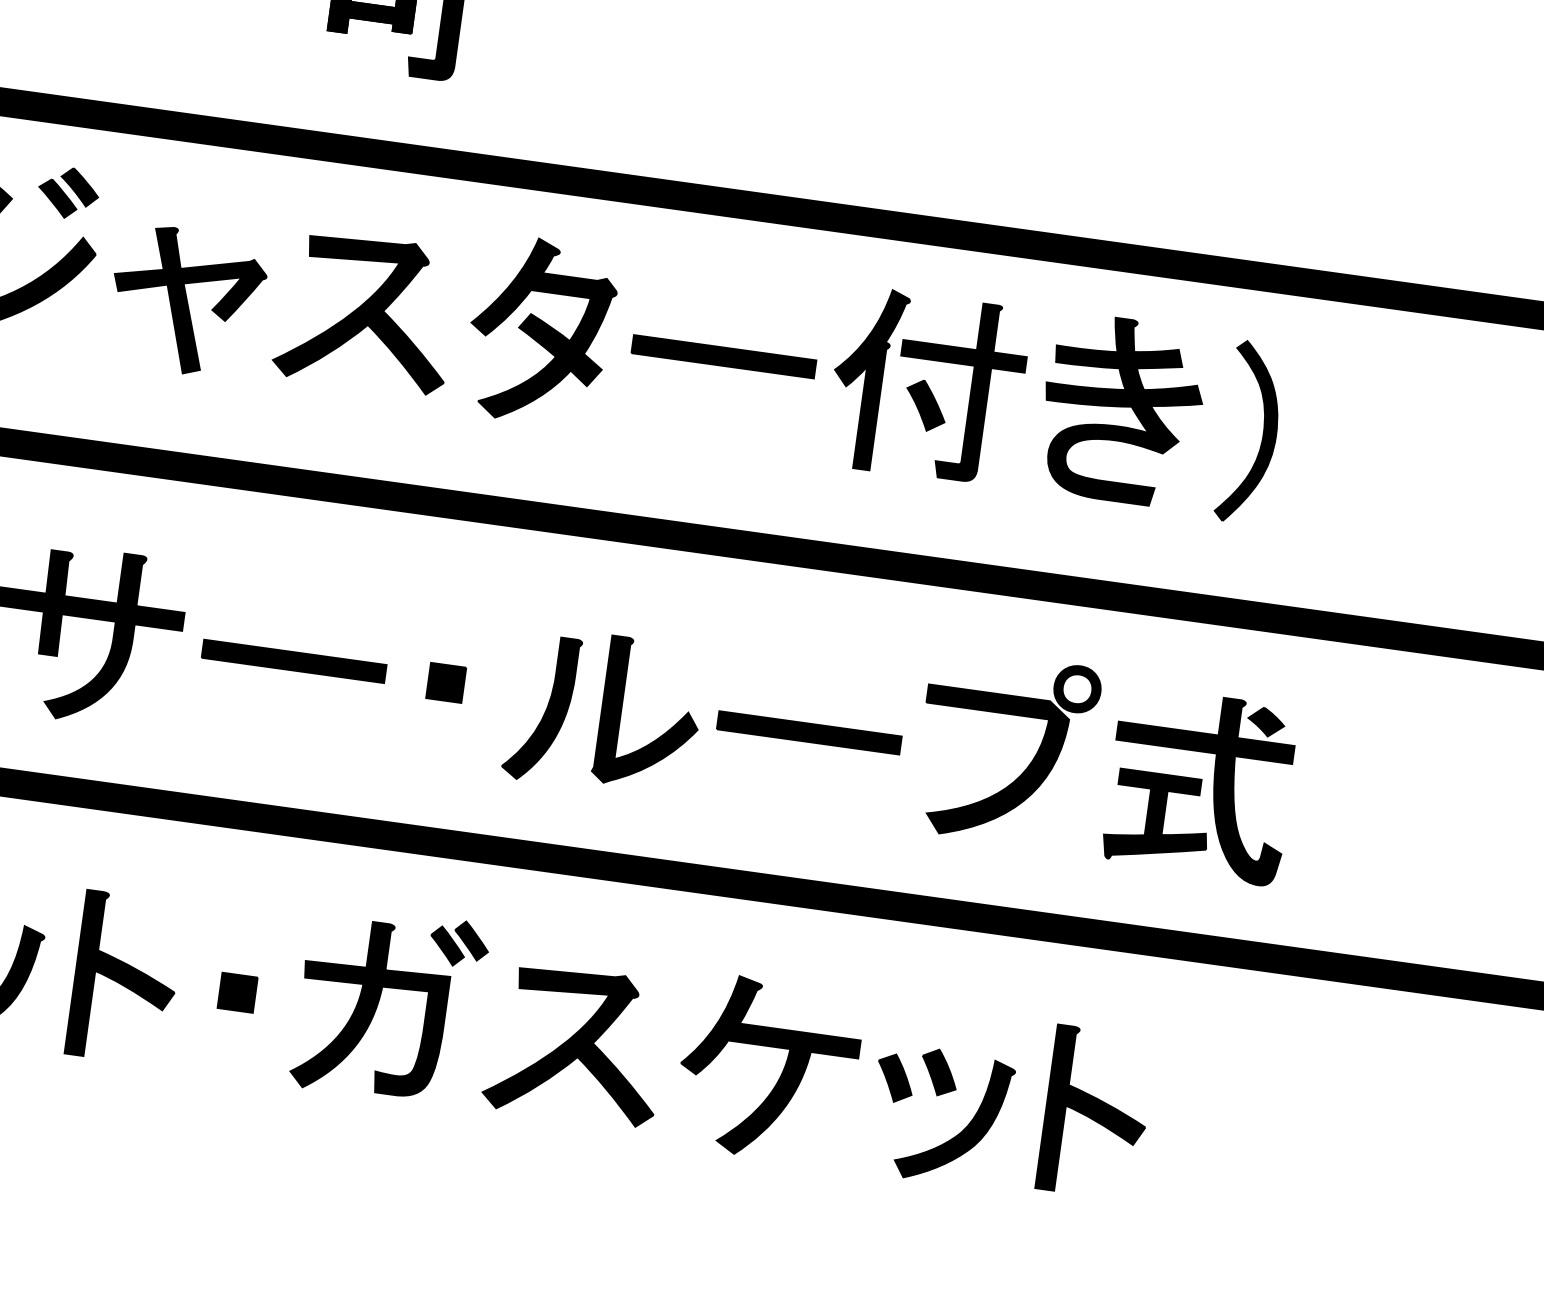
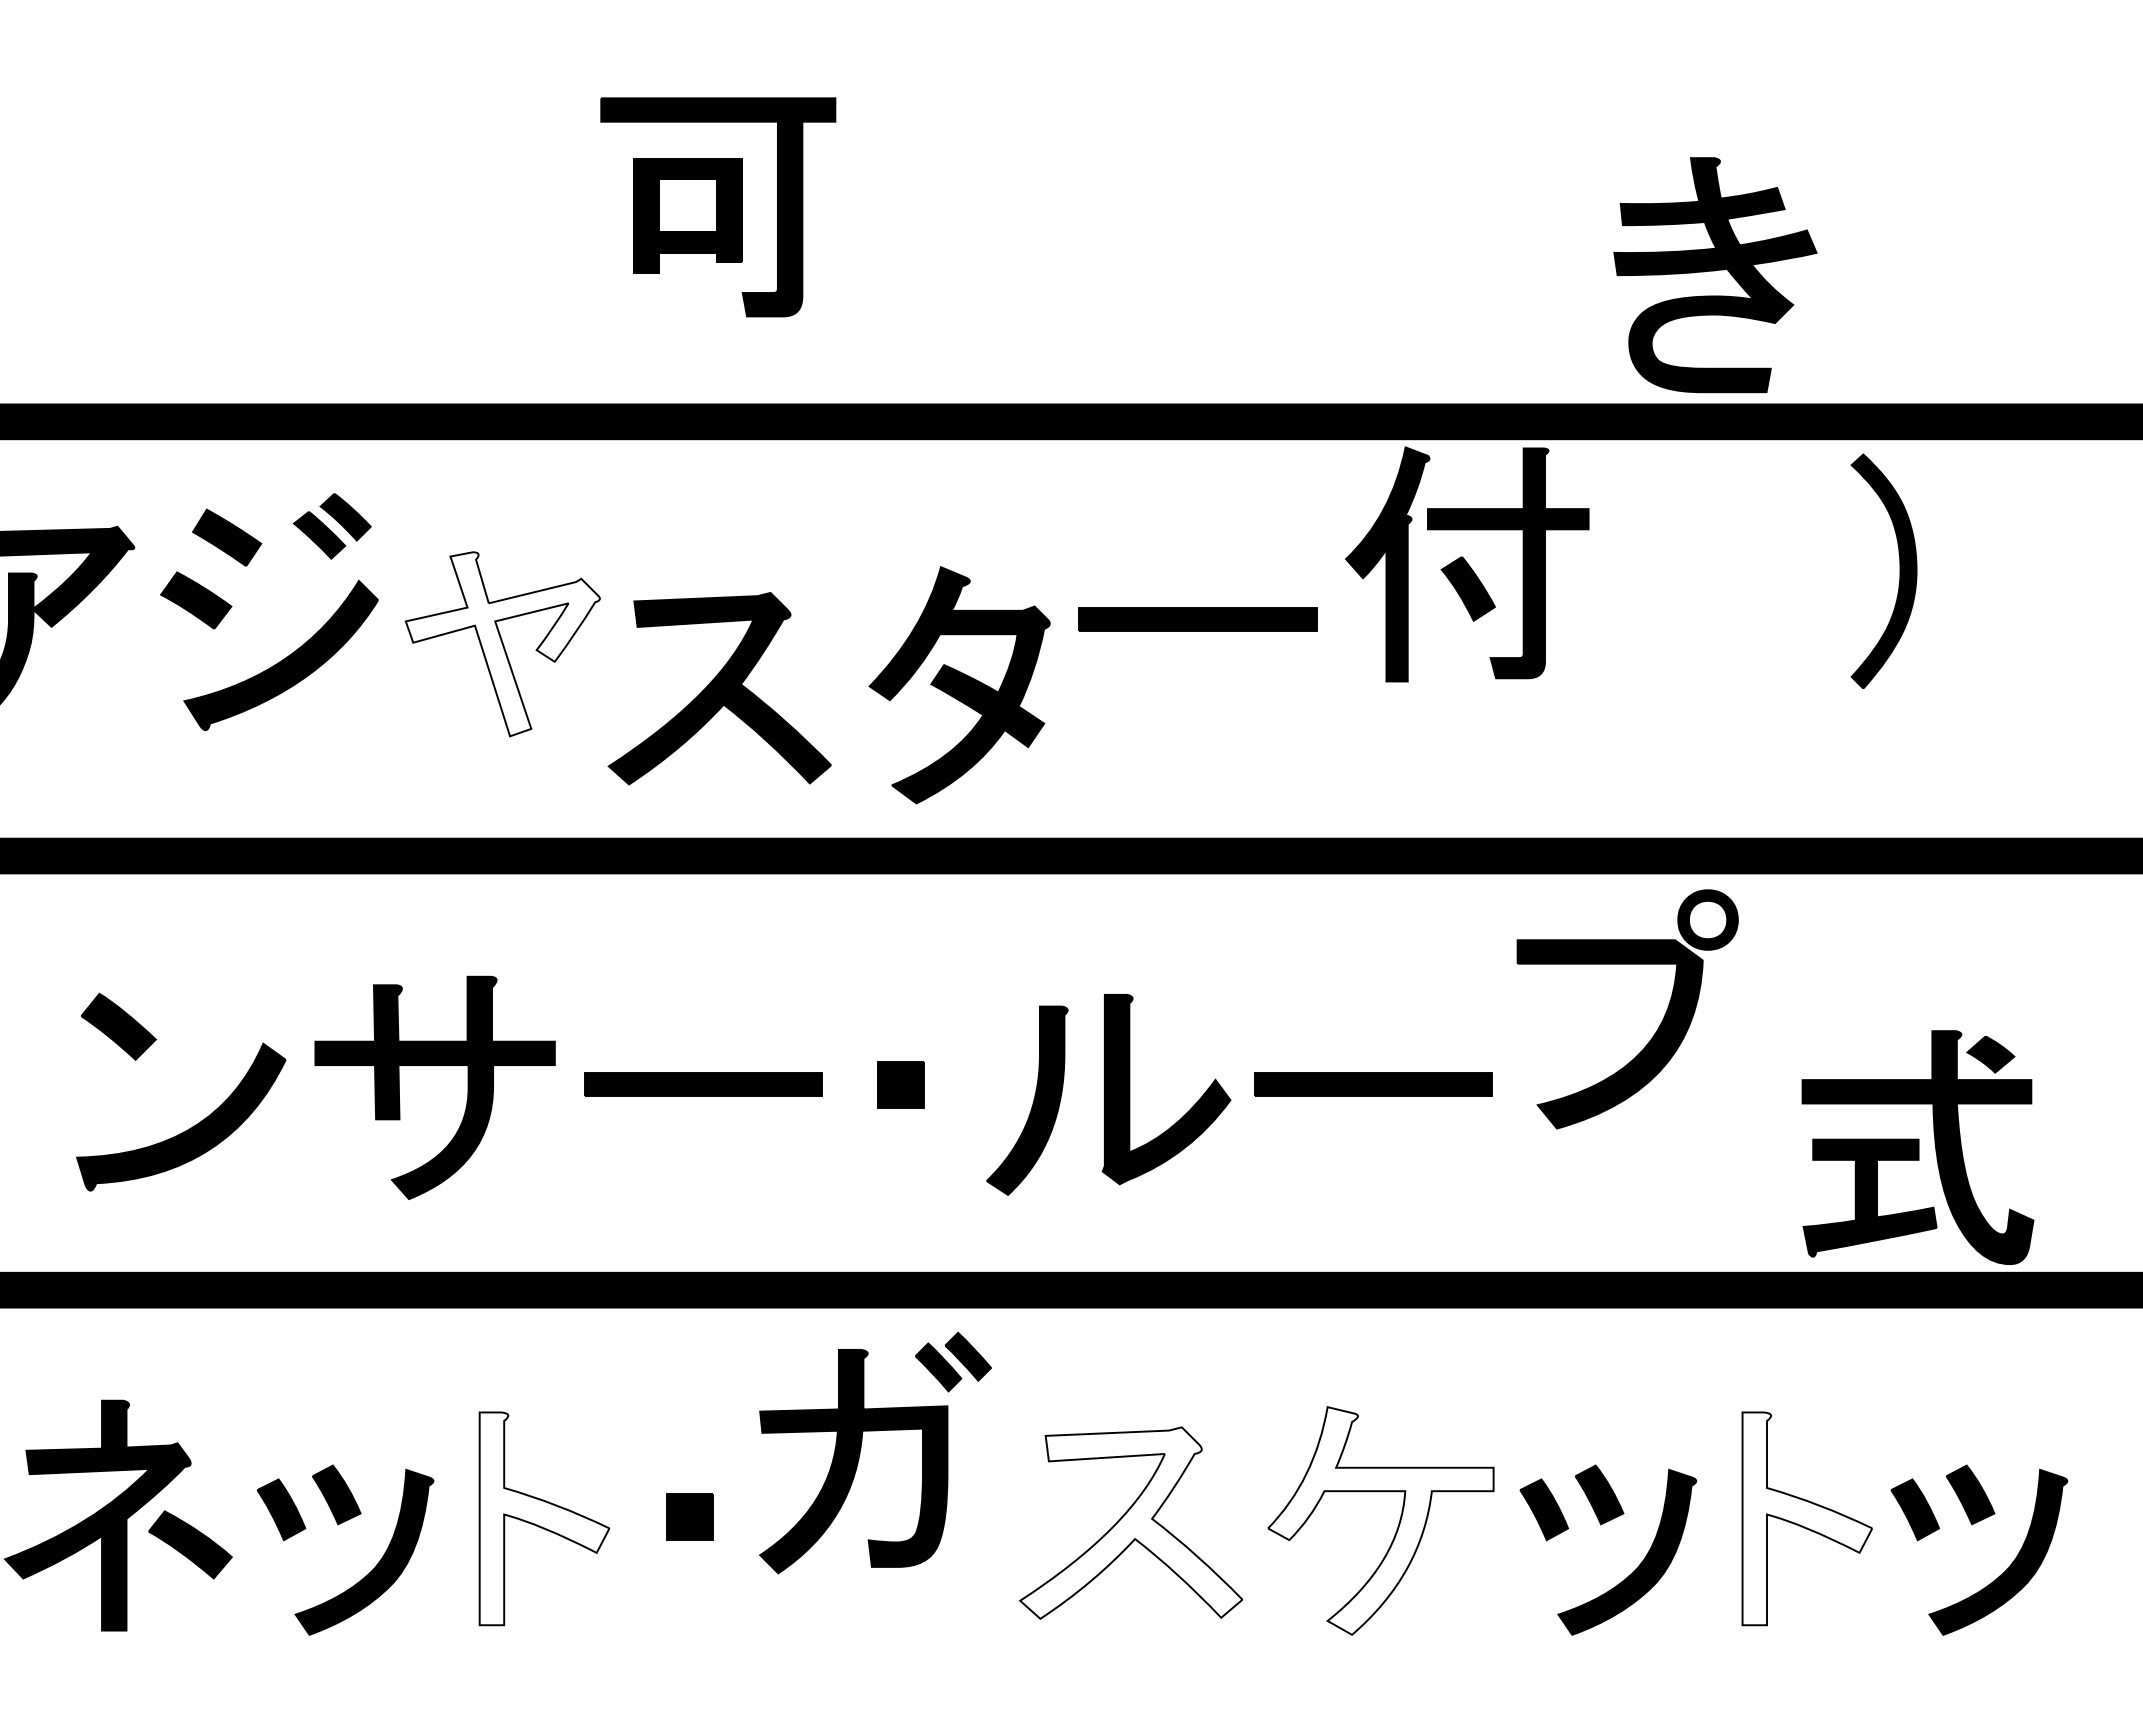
fill: (186, 301) -> (502, 644), removed
part: (366, 312) -> (719, 688), moved
part: (540, 331) -> (959, 685), moved
part: (927, 386) -> (1467, 564), moved
part: (1121, 410) -> (1715, 275), moved
part: (1262, 434) -> (1899, 570), moved
part: (1028, 765) -> (1658, 1026), moved
part: (1199, 785) -> (1917, 1147), moved
fill: (125, 978) -> (544, 1518), removed
part: (379, 1000) -> (861, 1449), moved
fill: (576, 1043) -> (1131, 1522), removed
fill: (768, 1068) -> (1380, 1520), removed
fill: (1096, 1112) -> (1807, 1518), removed
part: (1221, 1135) -> (1971, 1525), added

